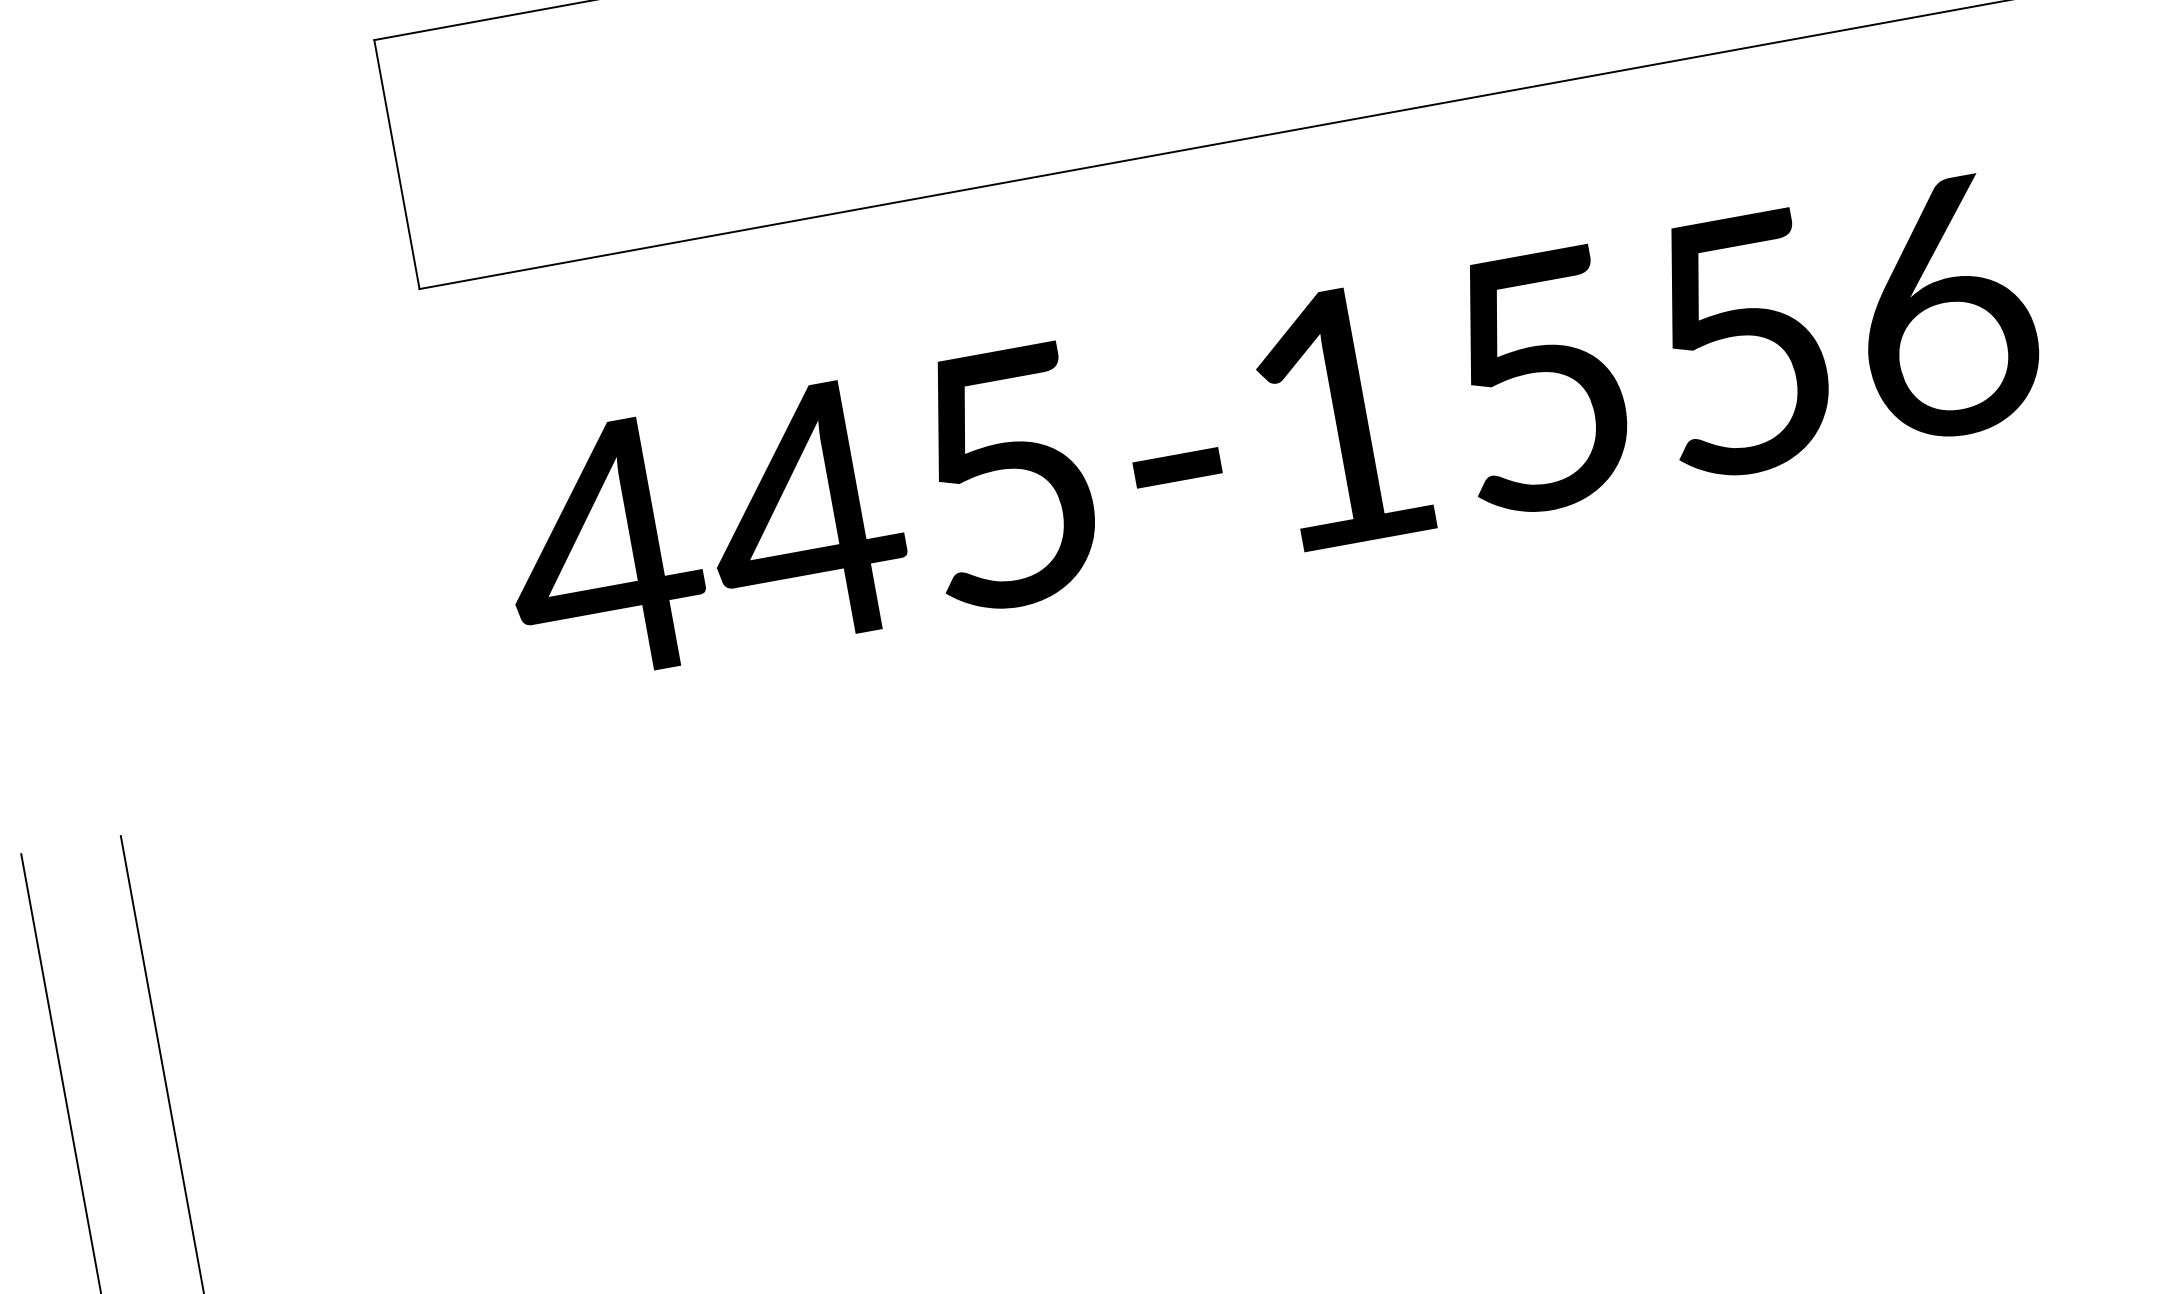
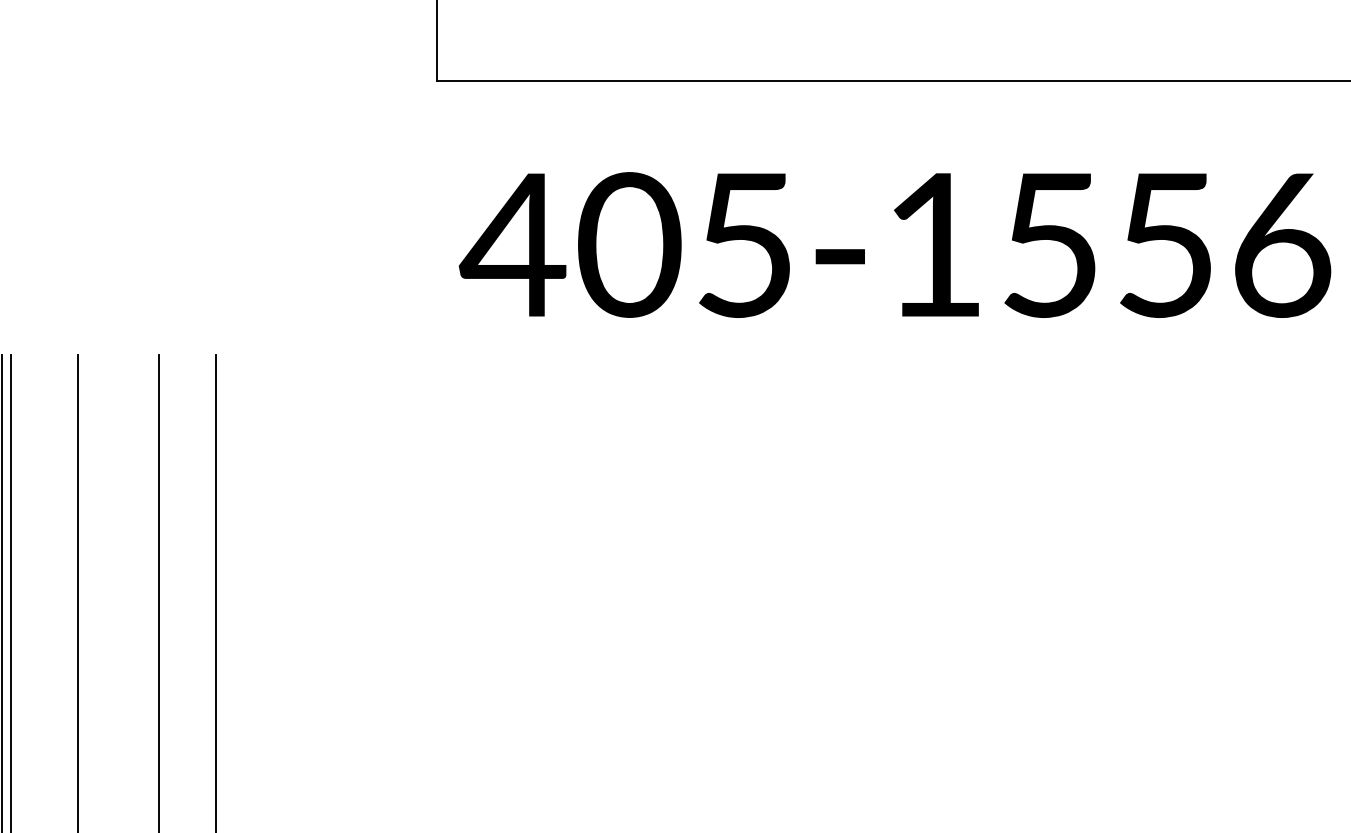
text: (802, 513) -> (627, 244), 445-1556 -> 405-1556

